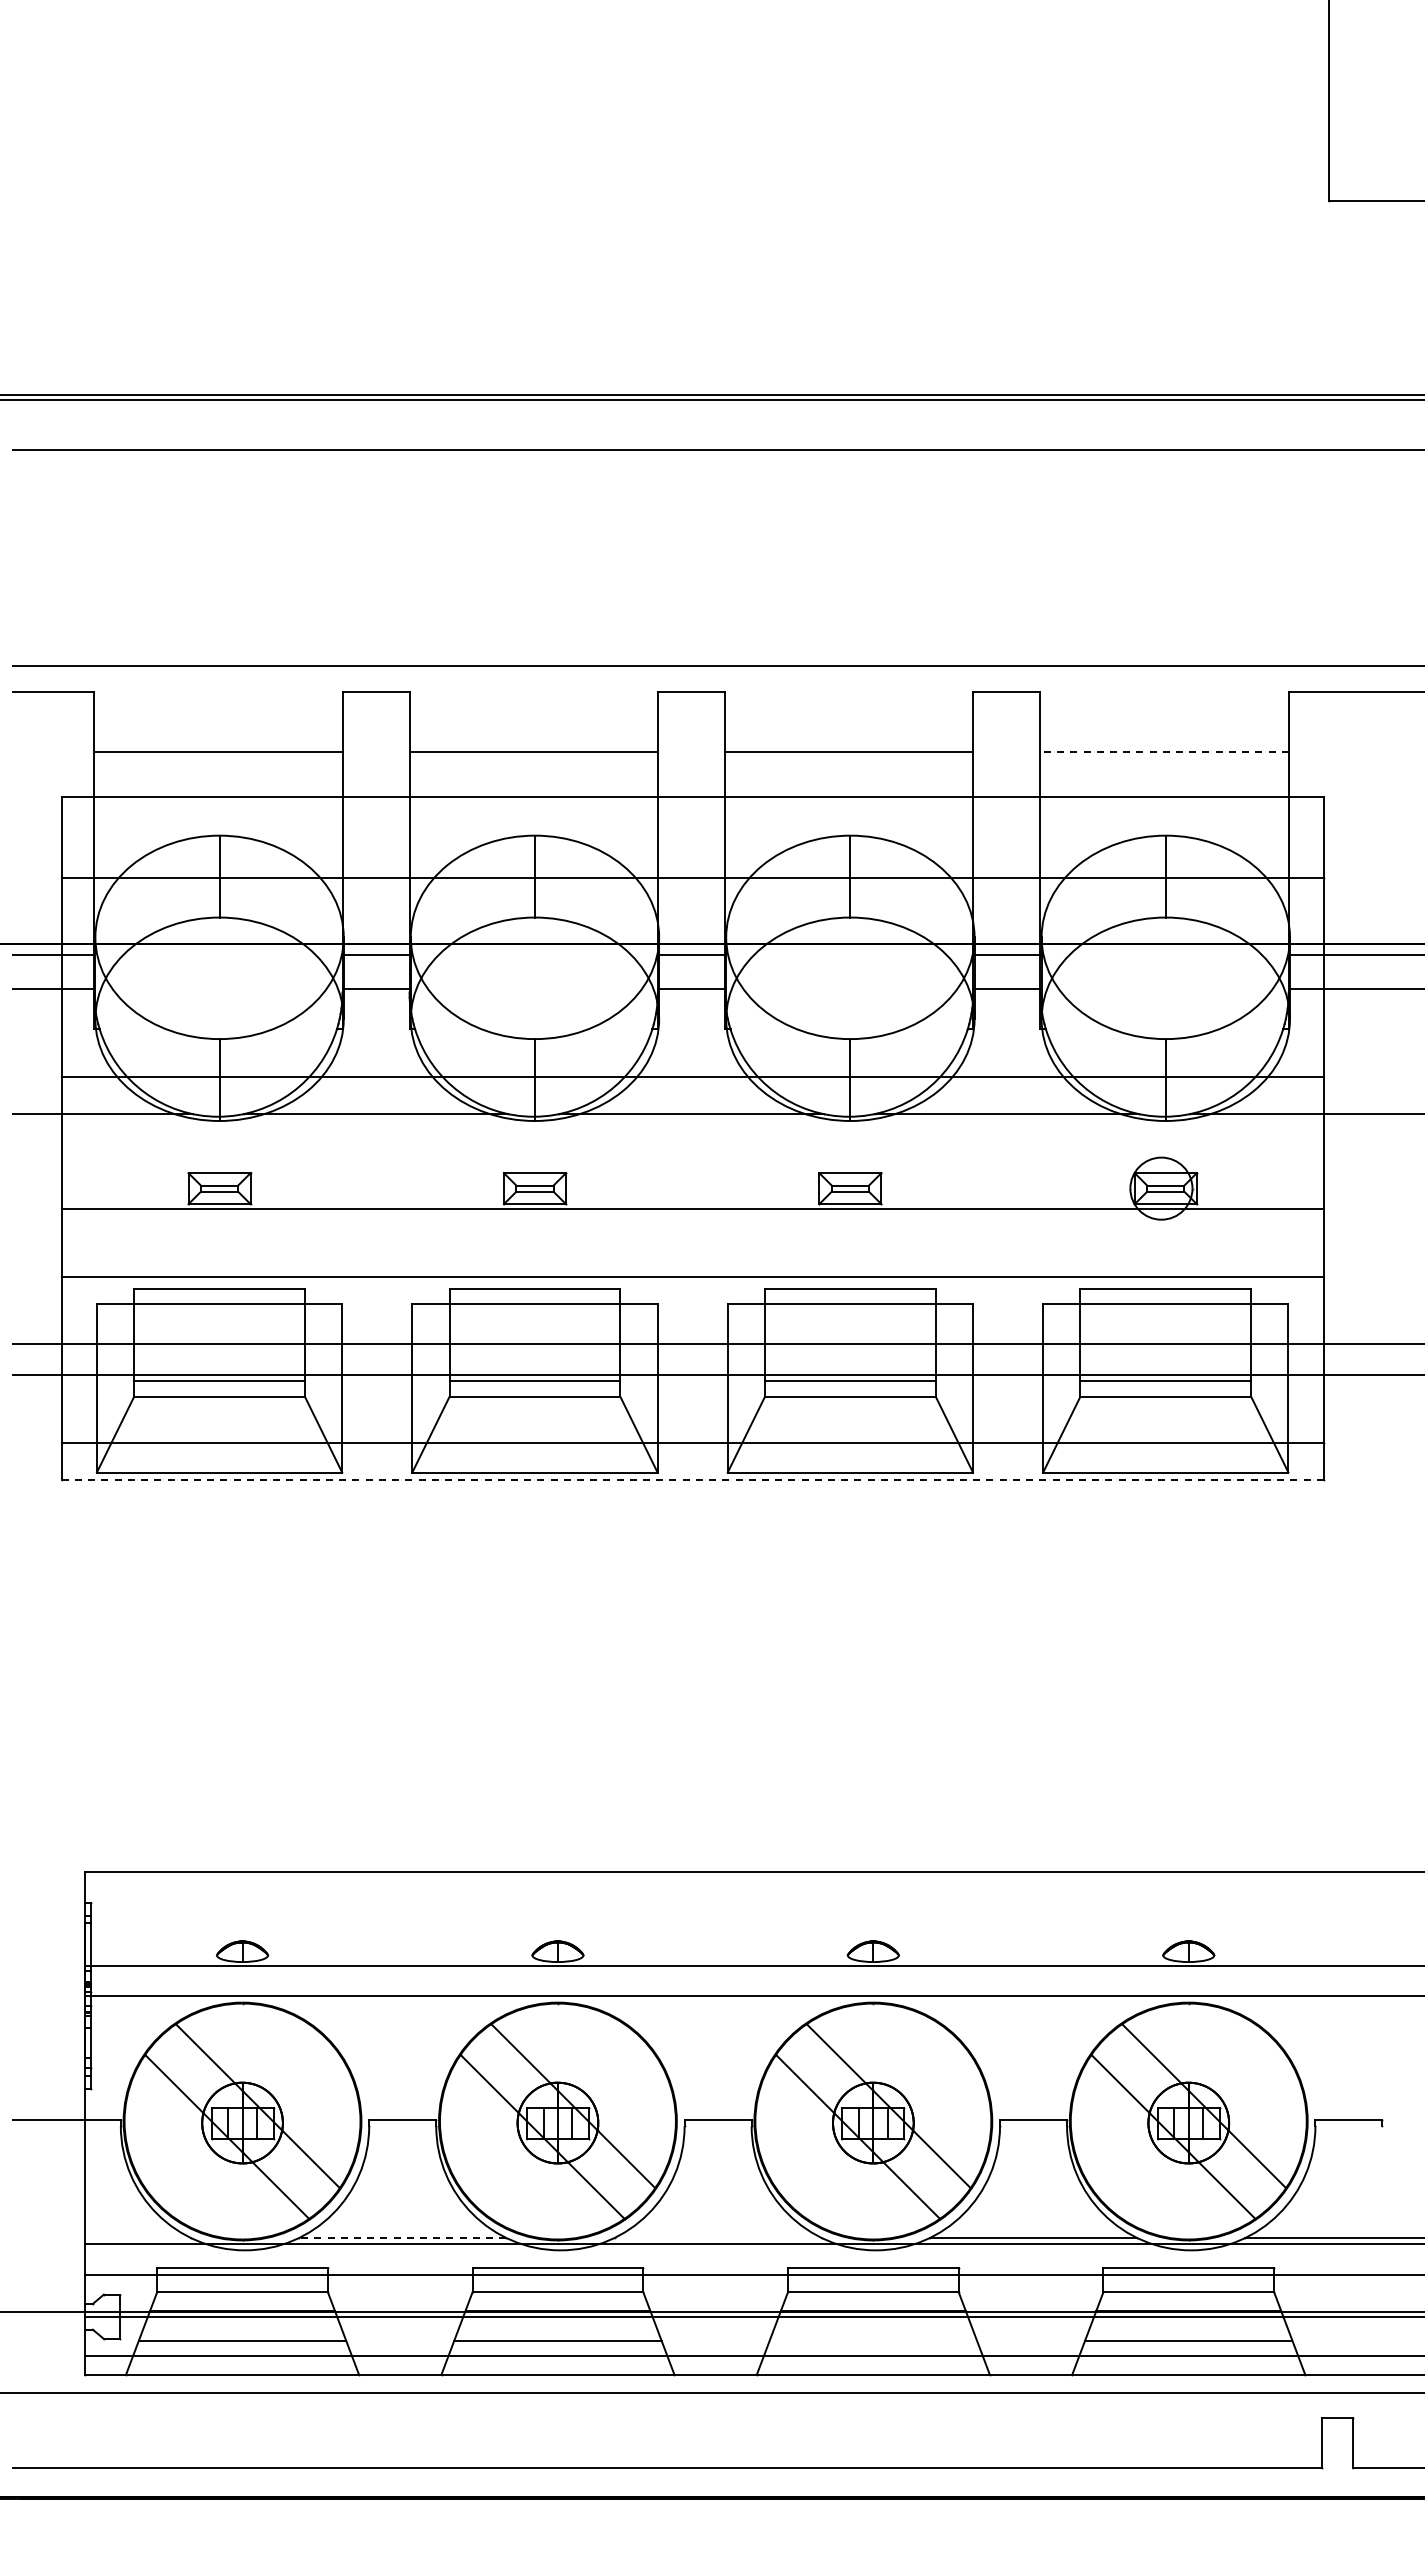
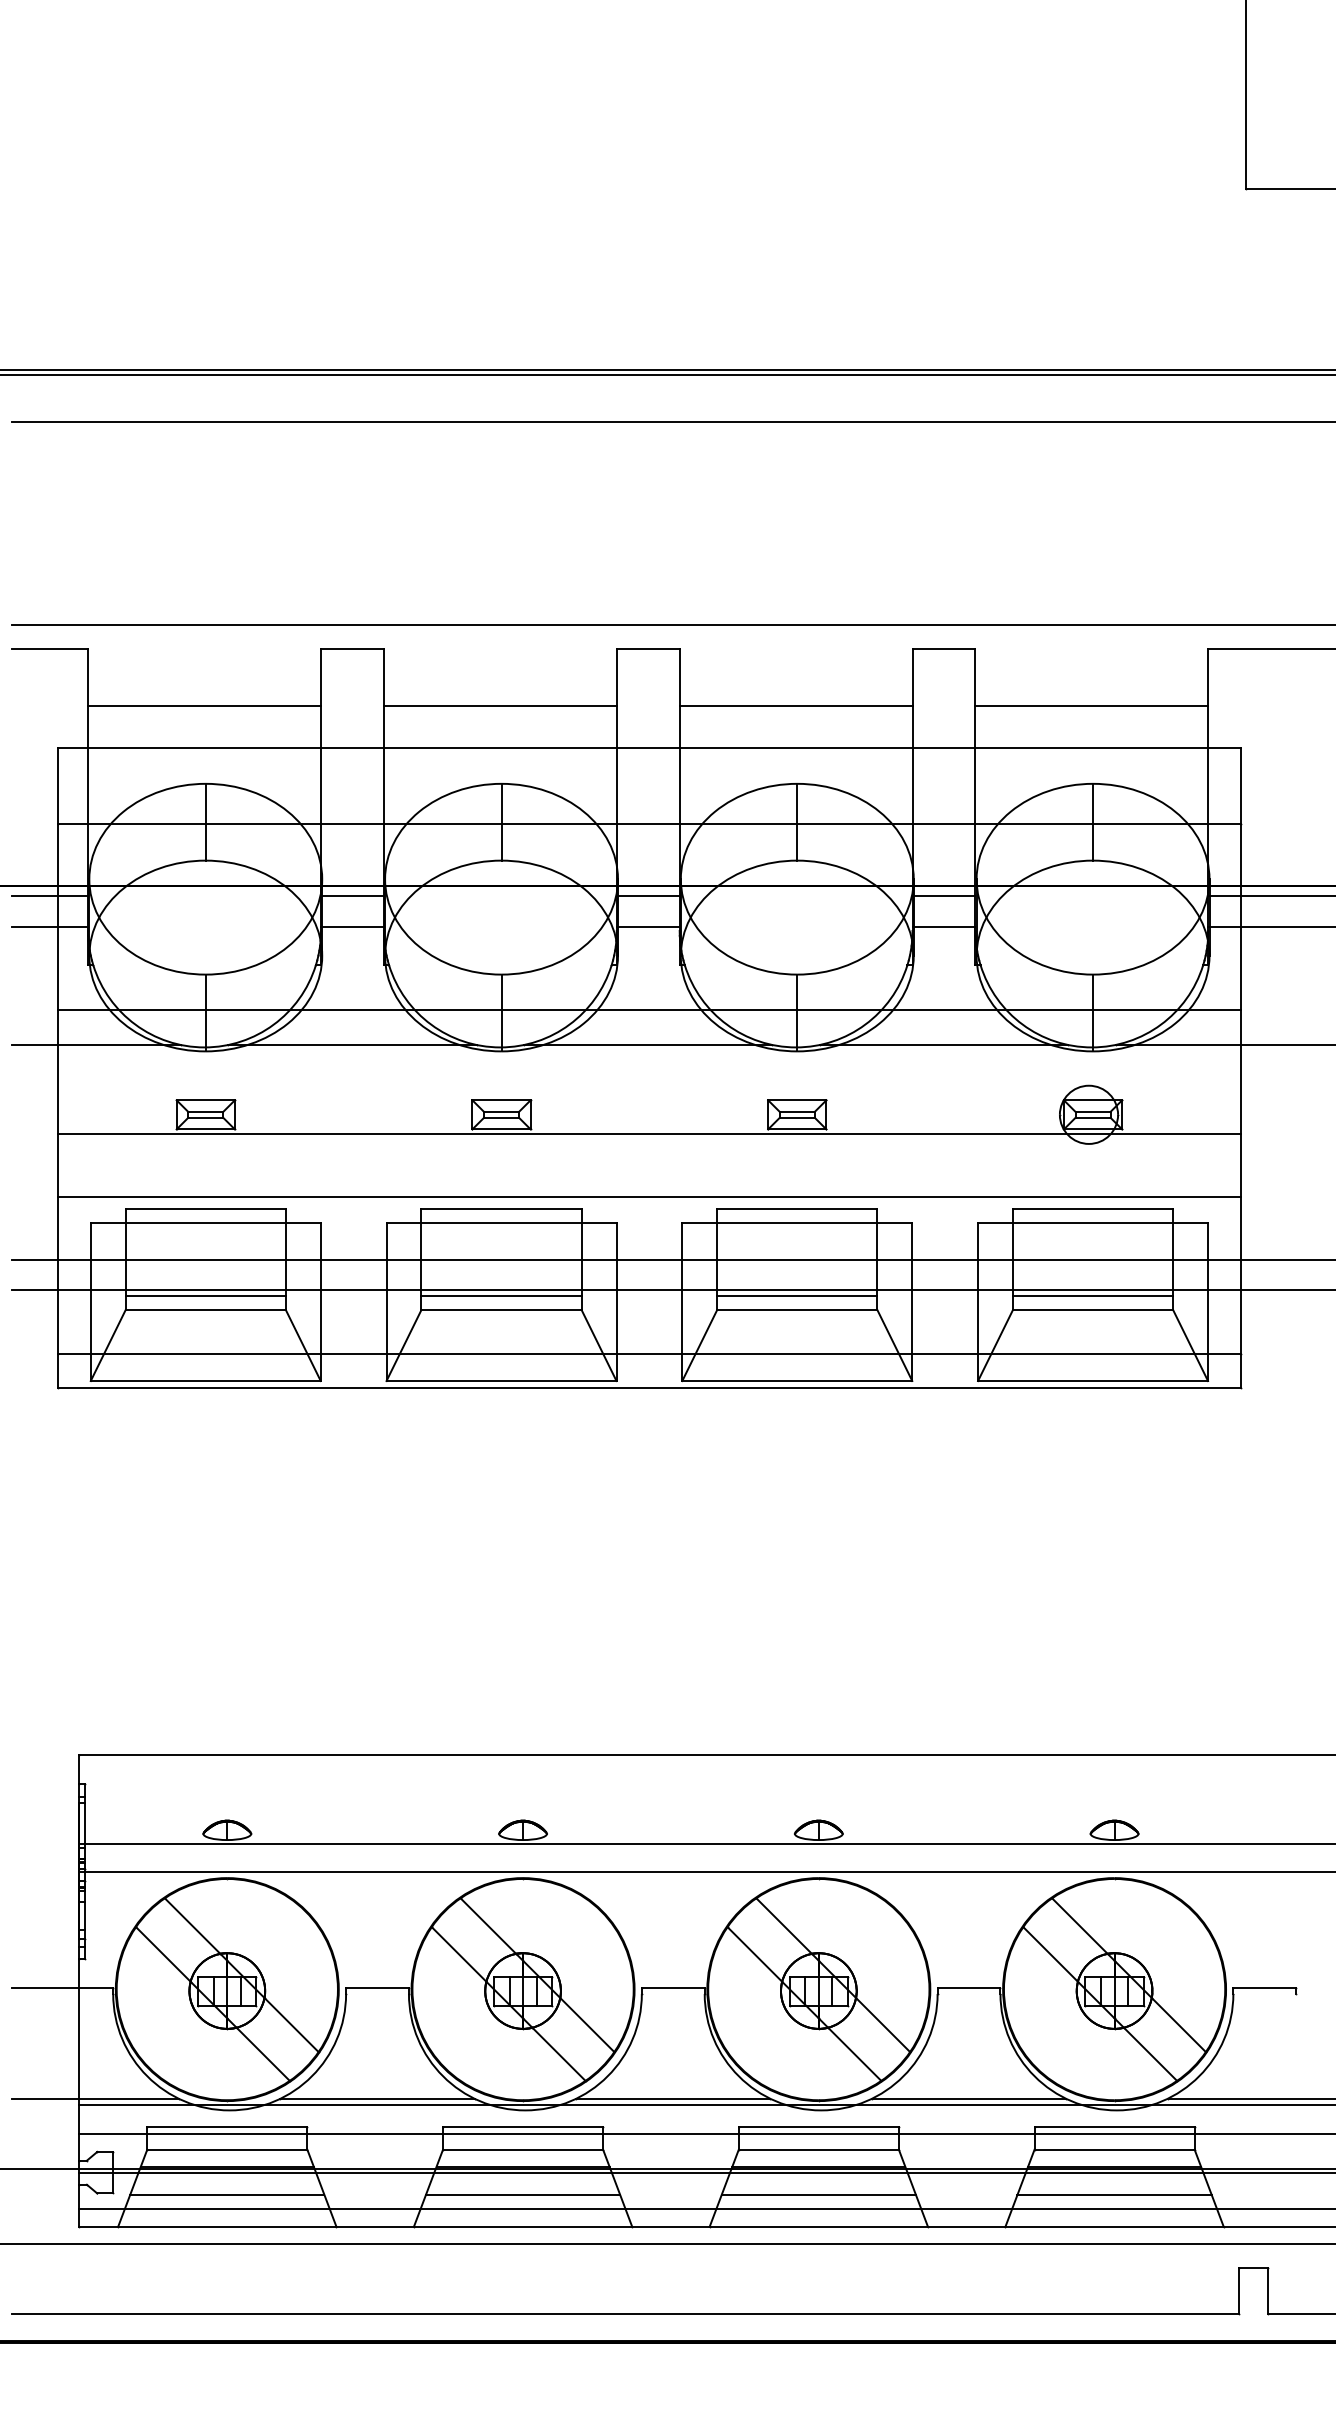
line: (1164, 752) -> (1091, 705), dashed -> solid
line: (692, 1480) -> (649, 1388), dashed -> solid
line: (101, 2237) -> (95, 2098), added
line: (402, 2237) -> (377, 2098), dashed -> solid
line: (717, 2237) -> (672, 2098), added
line: (872, 2340) -> (818, 2194), added

